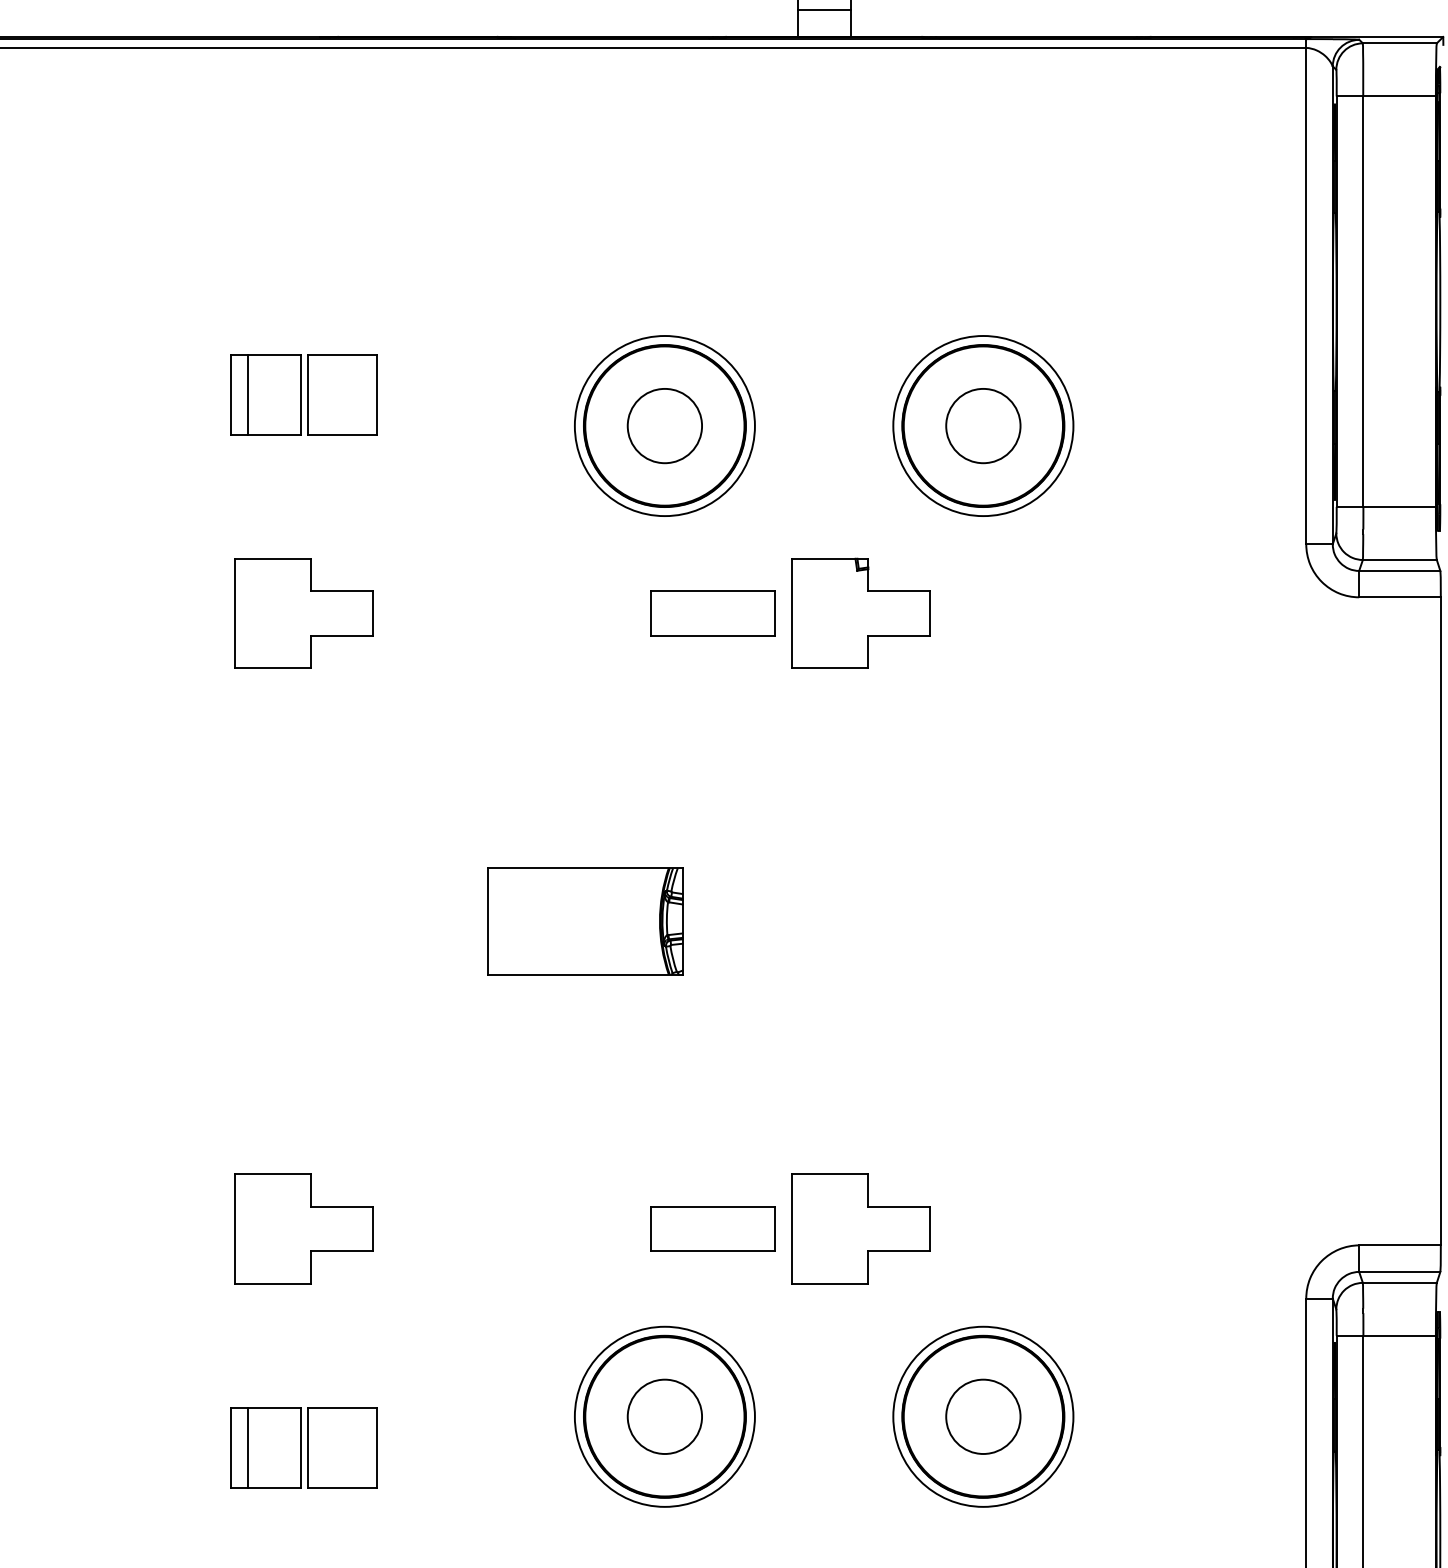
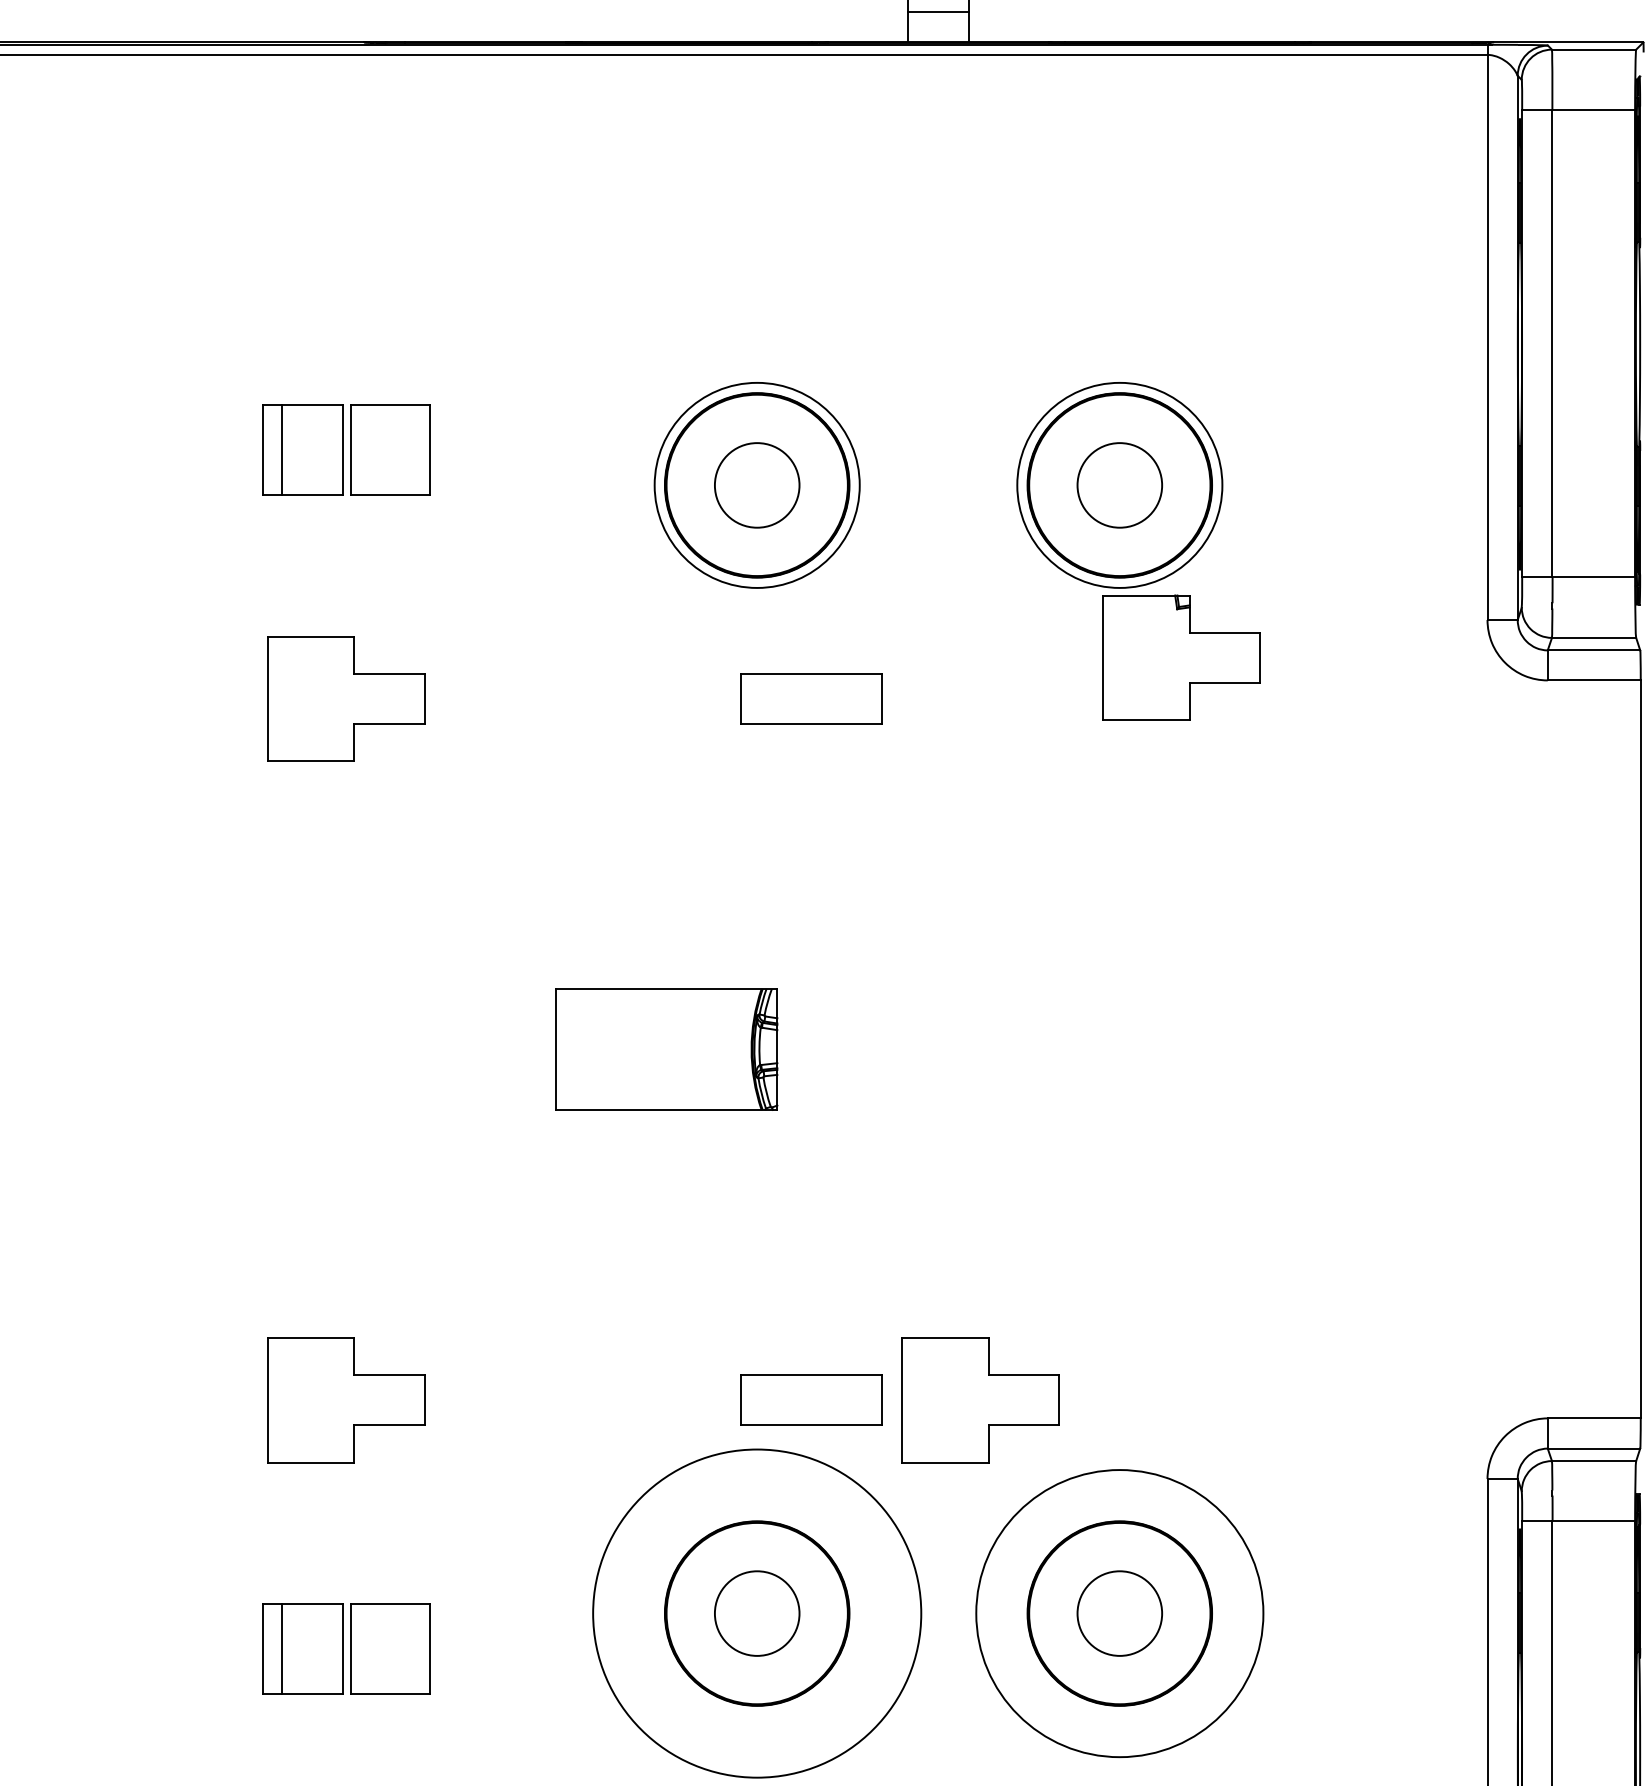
part: (860, 613) -> (1181, 657), moved
circle: (664, 1416) -> (756, 1613), size x1.6
circle: (983, 1416) -> (1119, 1613), size x1.4

